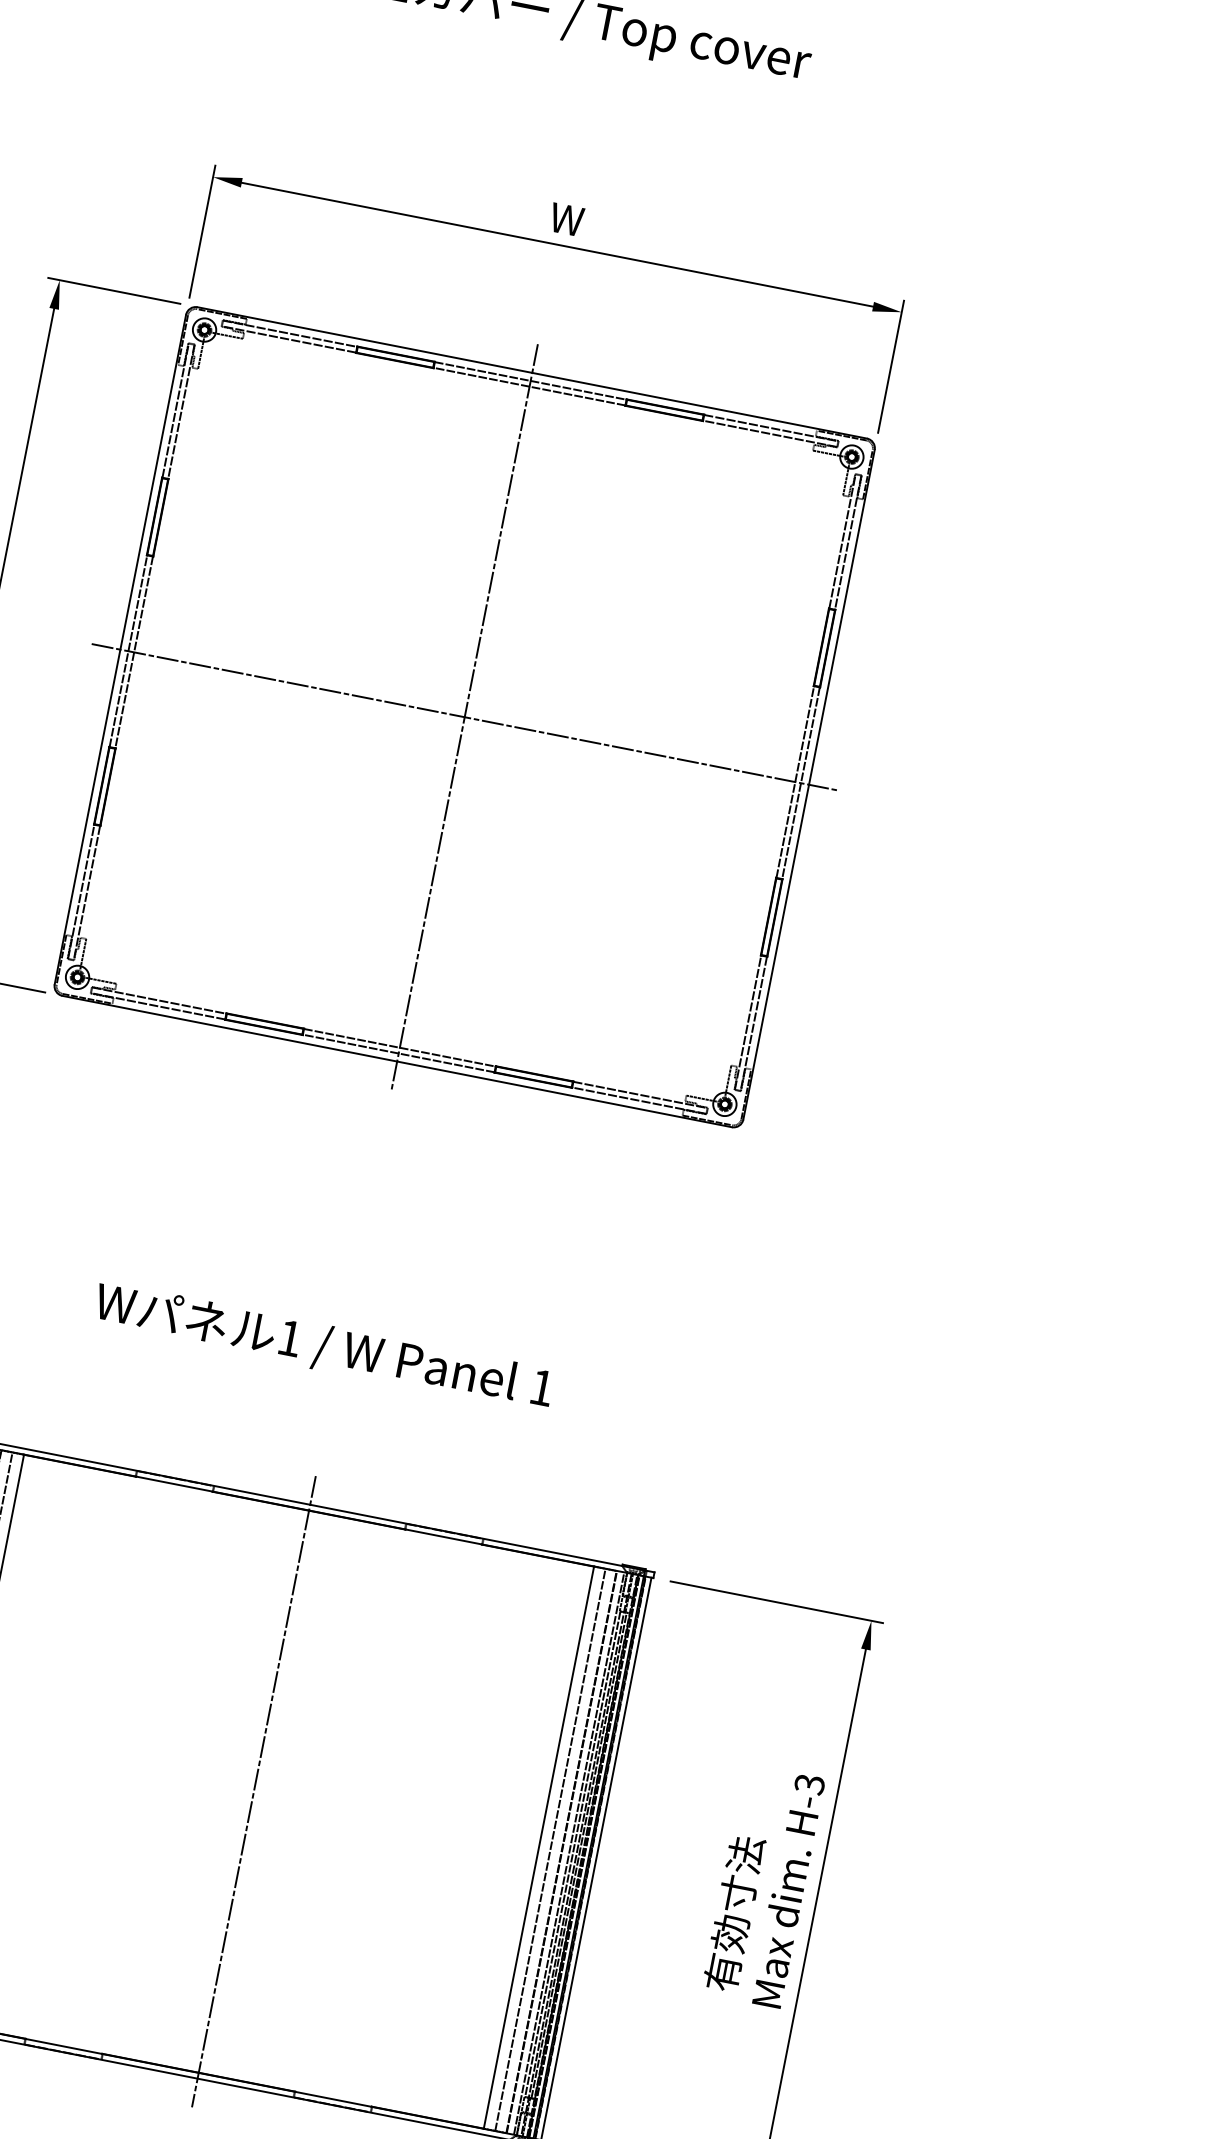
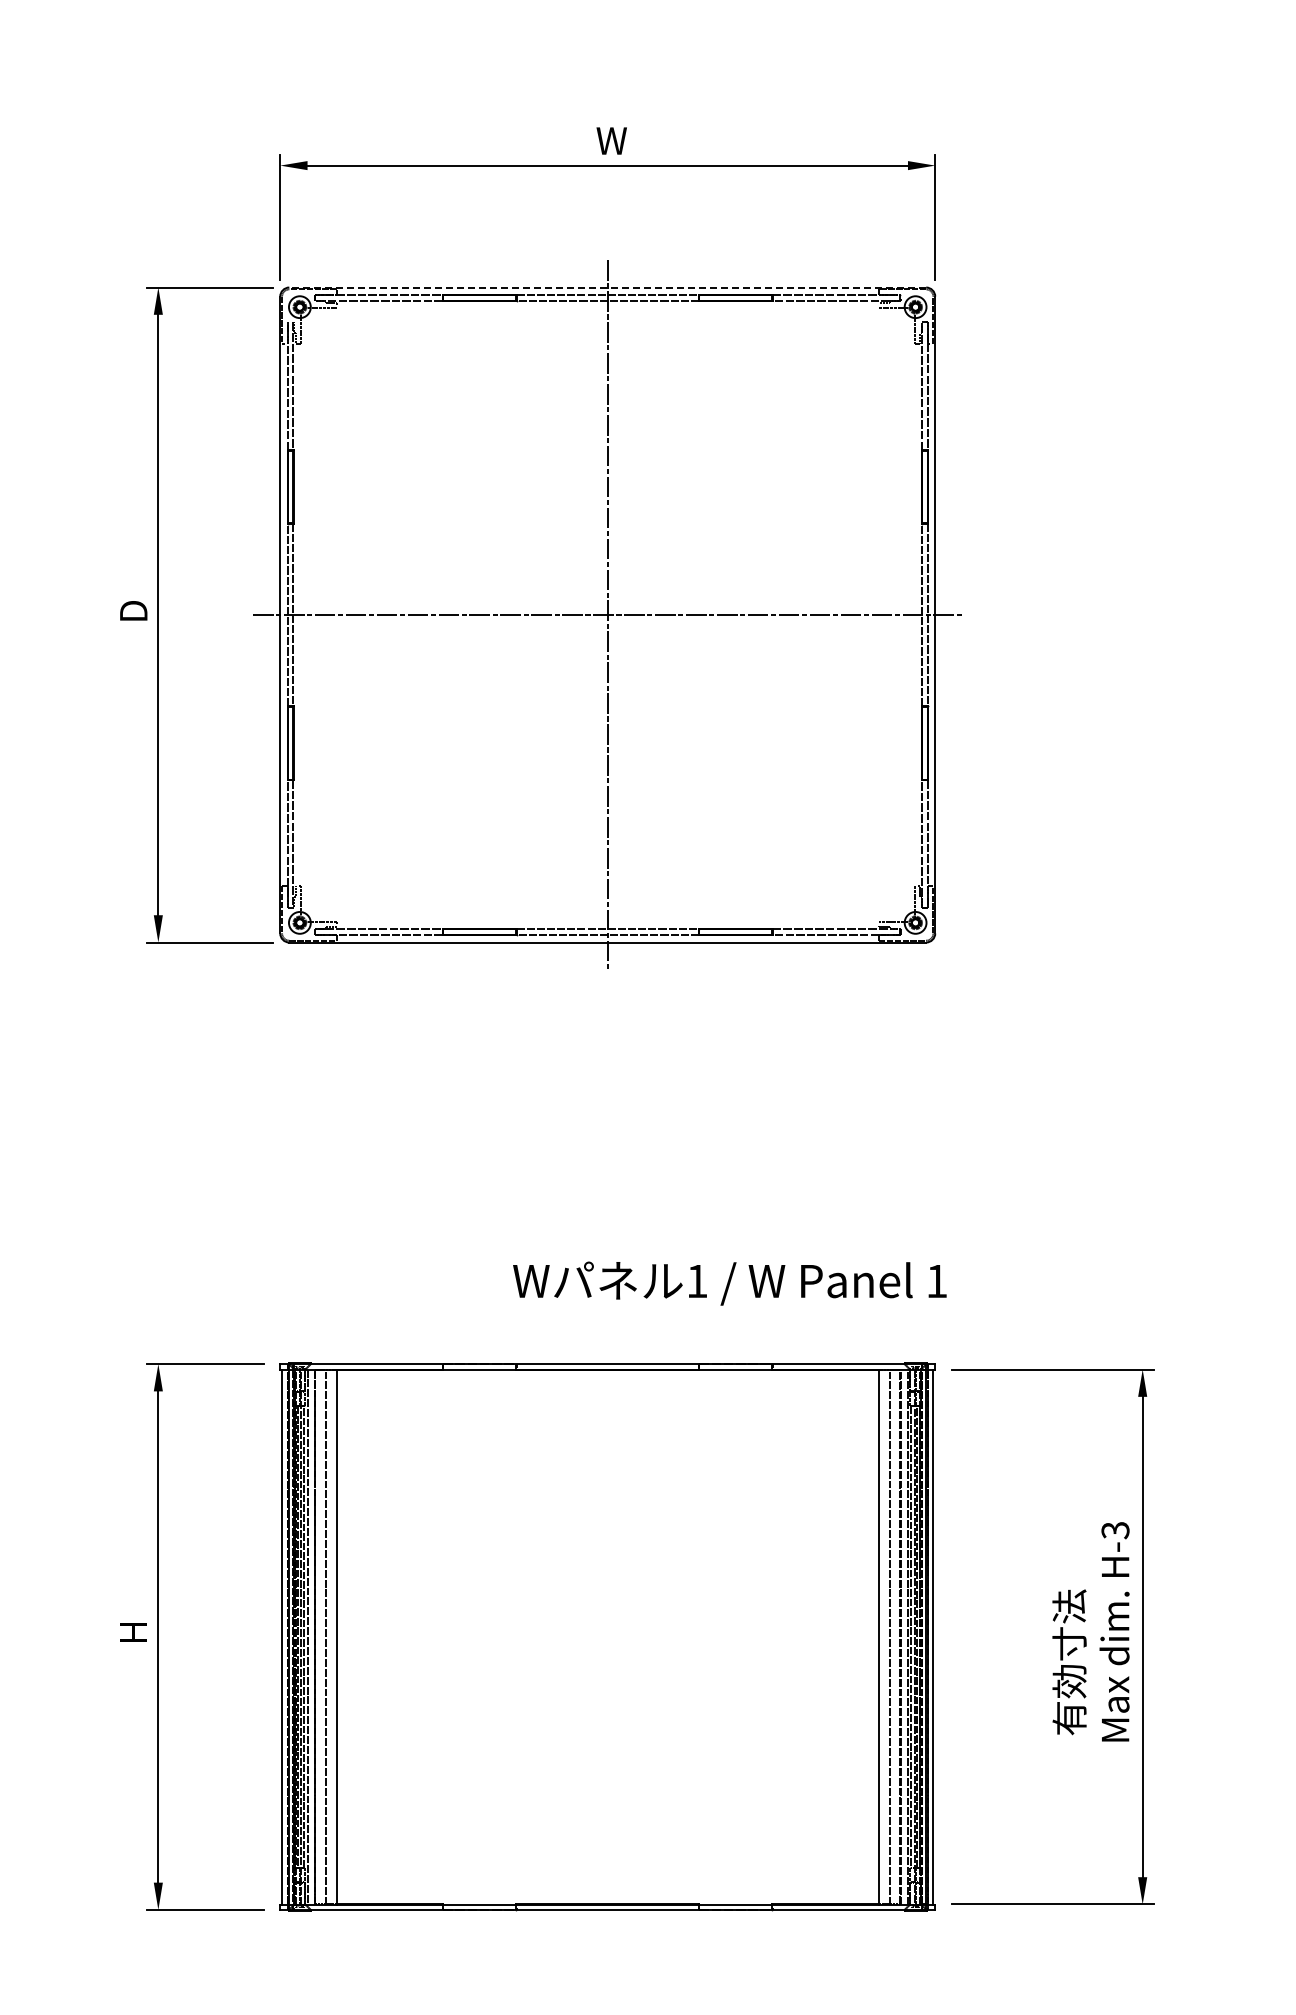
line: (532, 372) -> (607, 287), solid -> dashed
text: (323, 1347) -> (729, 1283), moved
line: (253, 1791) -> (607, 1636), removed

